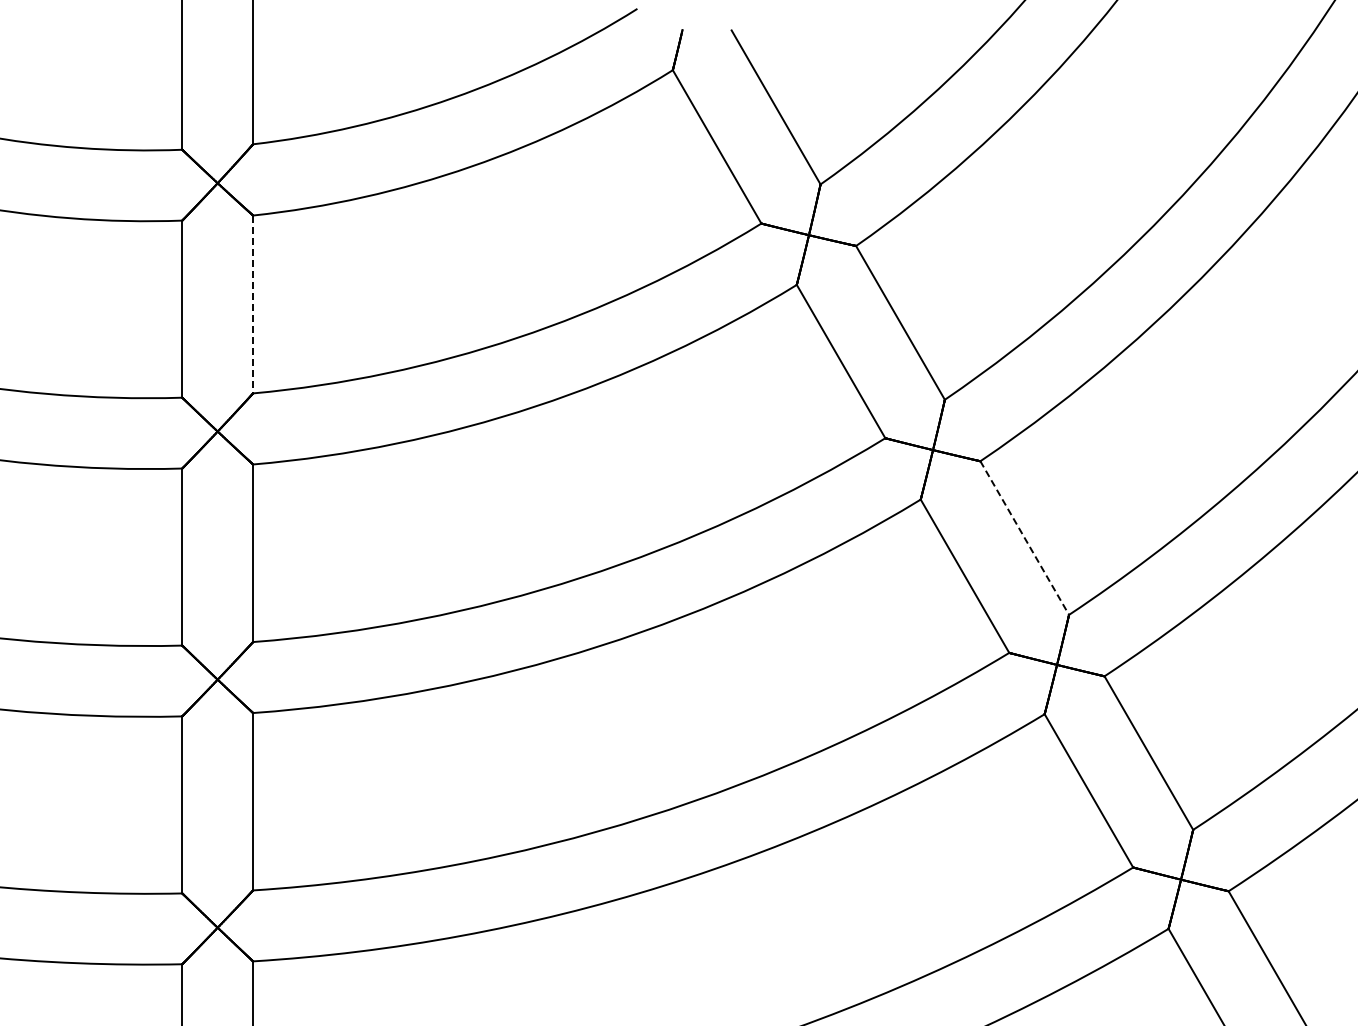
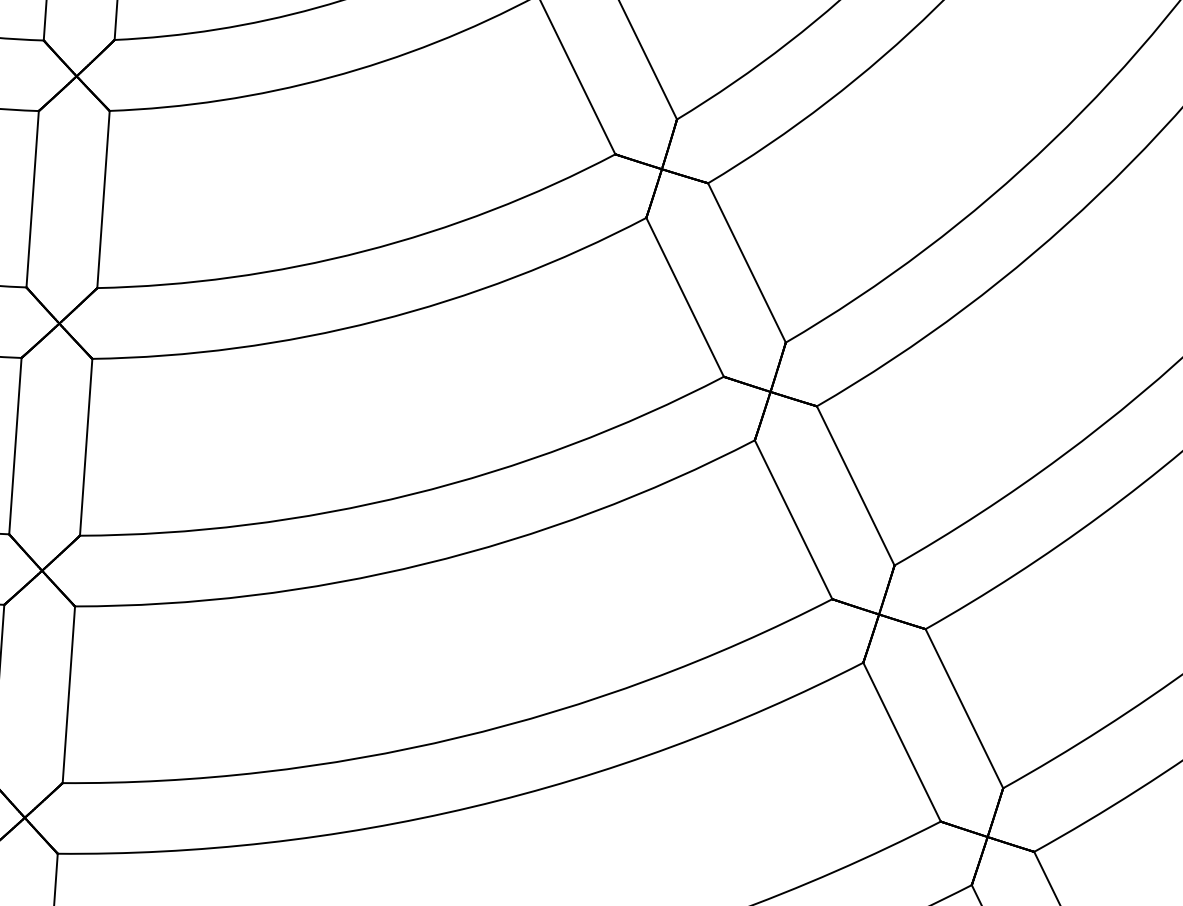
line: (253, 304) -> (103, 199), dashed -> solid
line: (1024, 538) -> (855, 486), dashed -> solid

